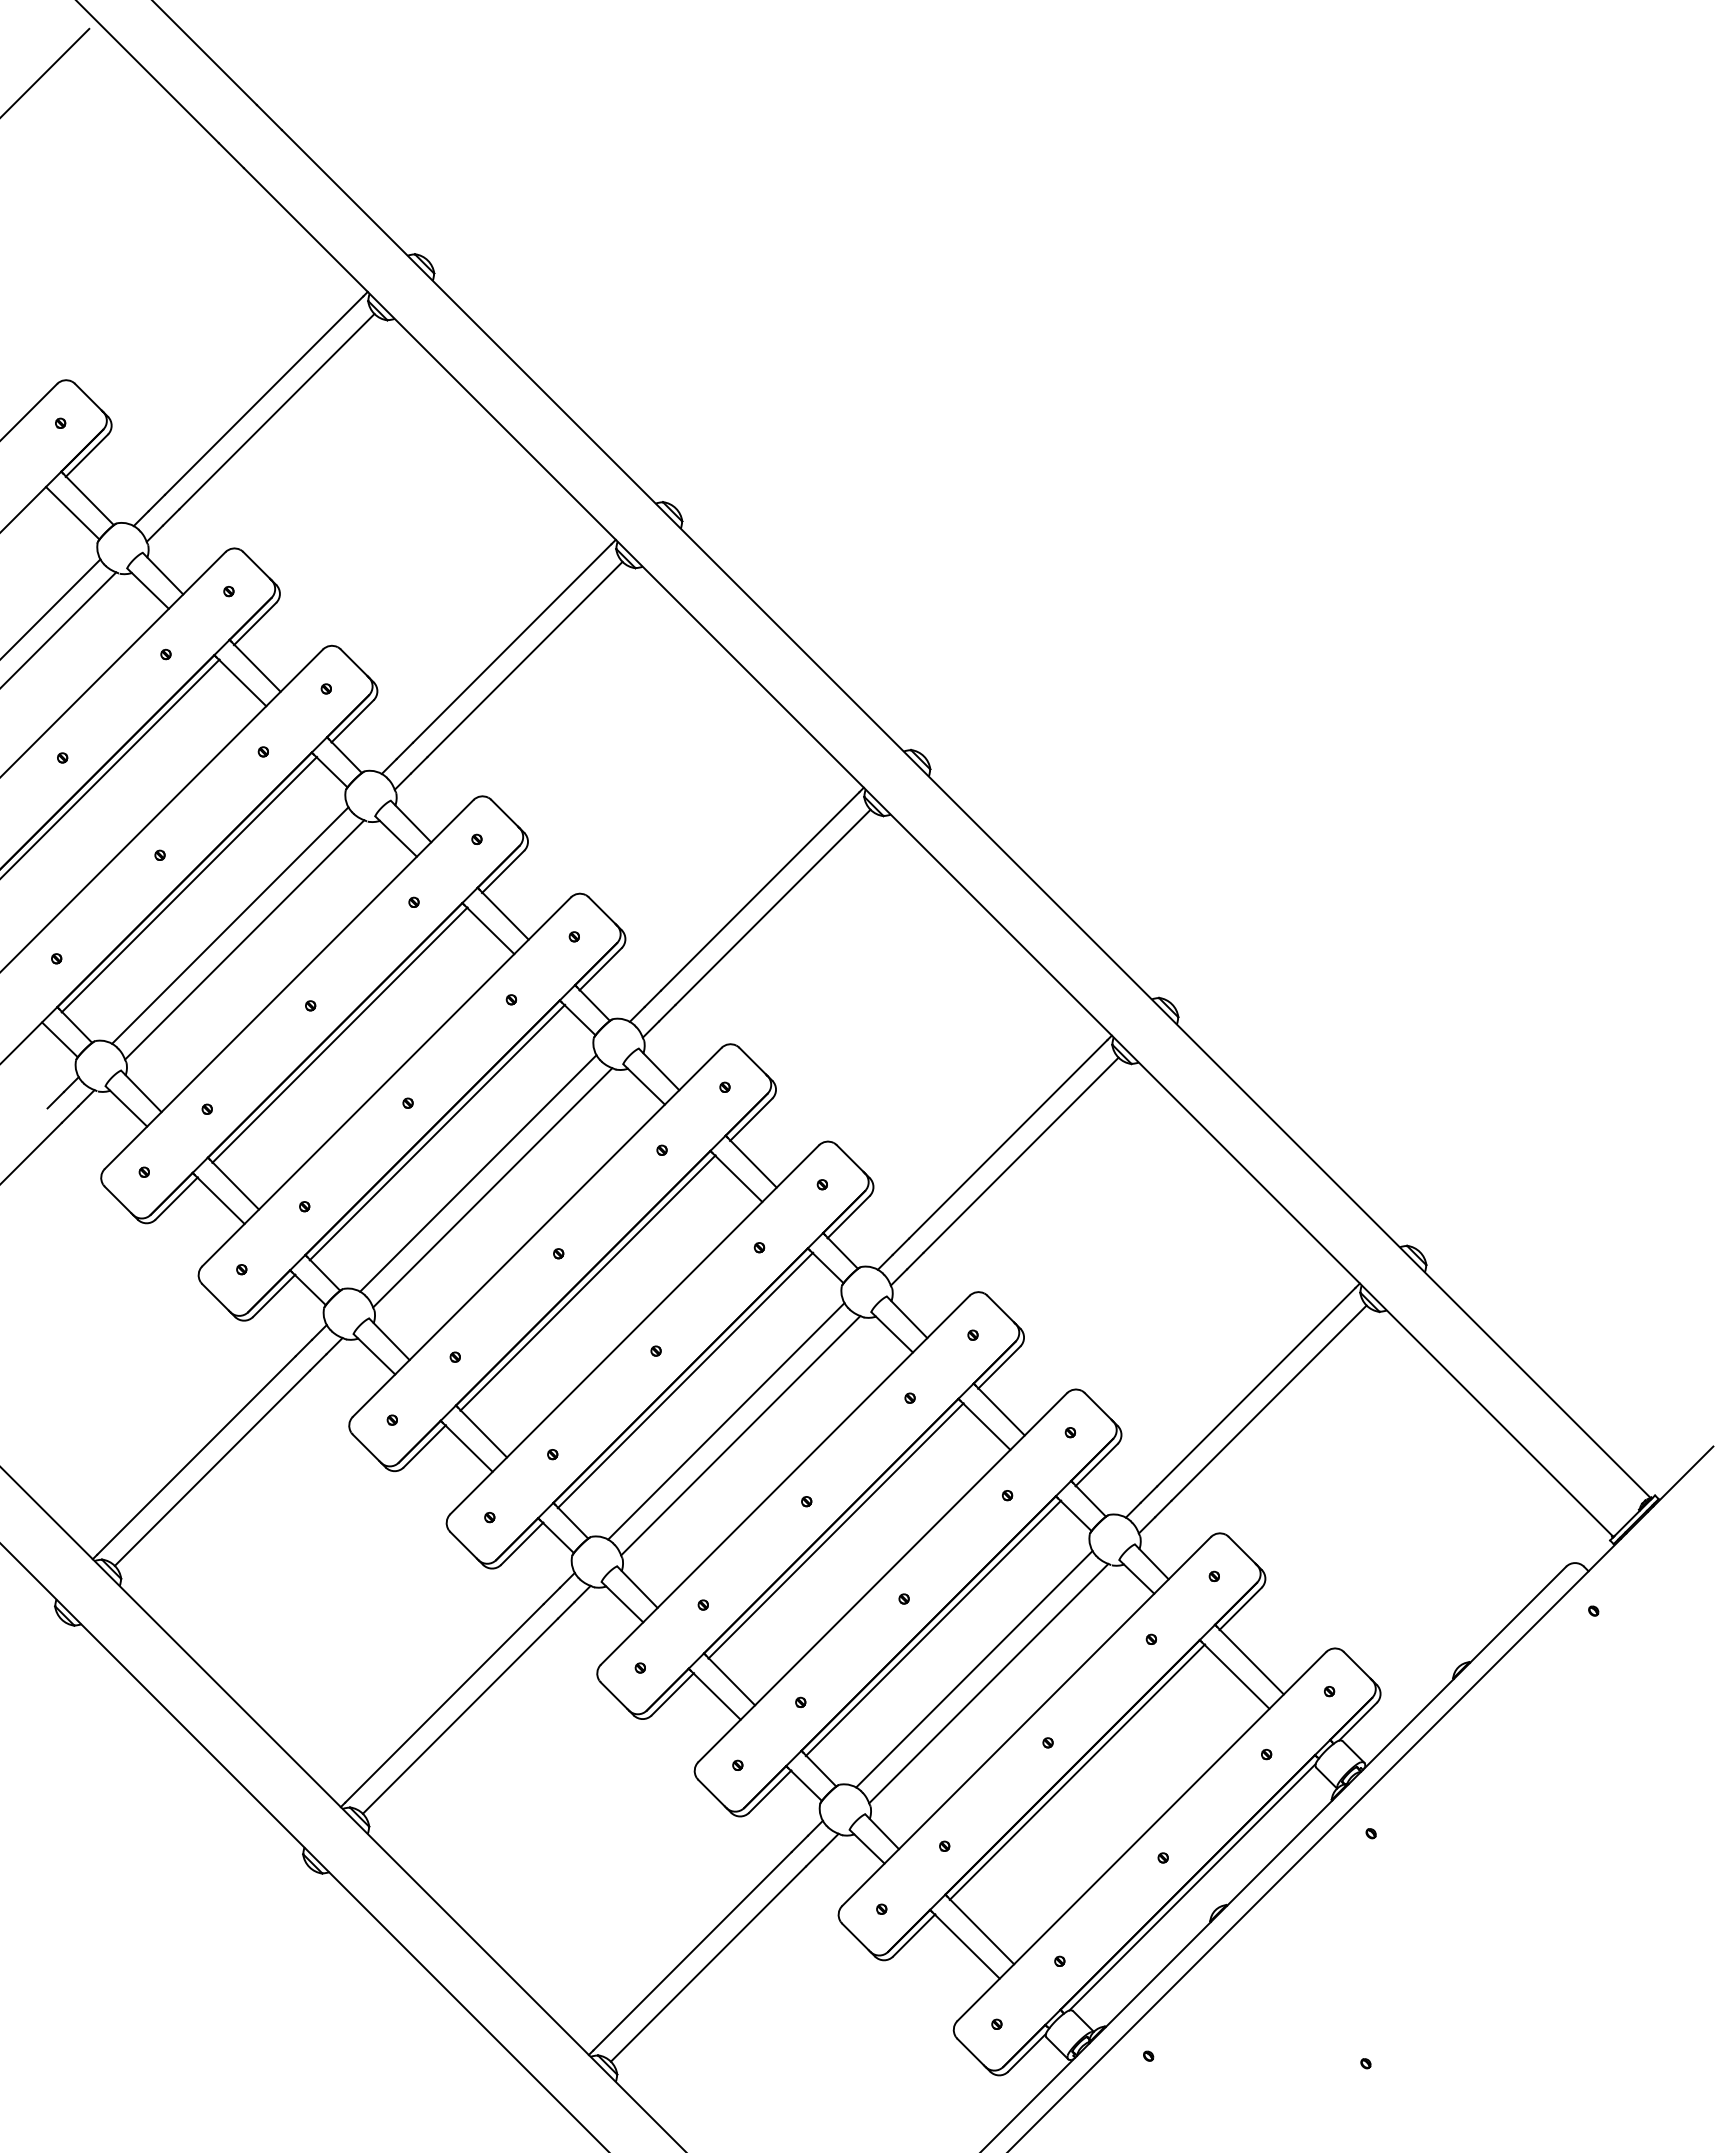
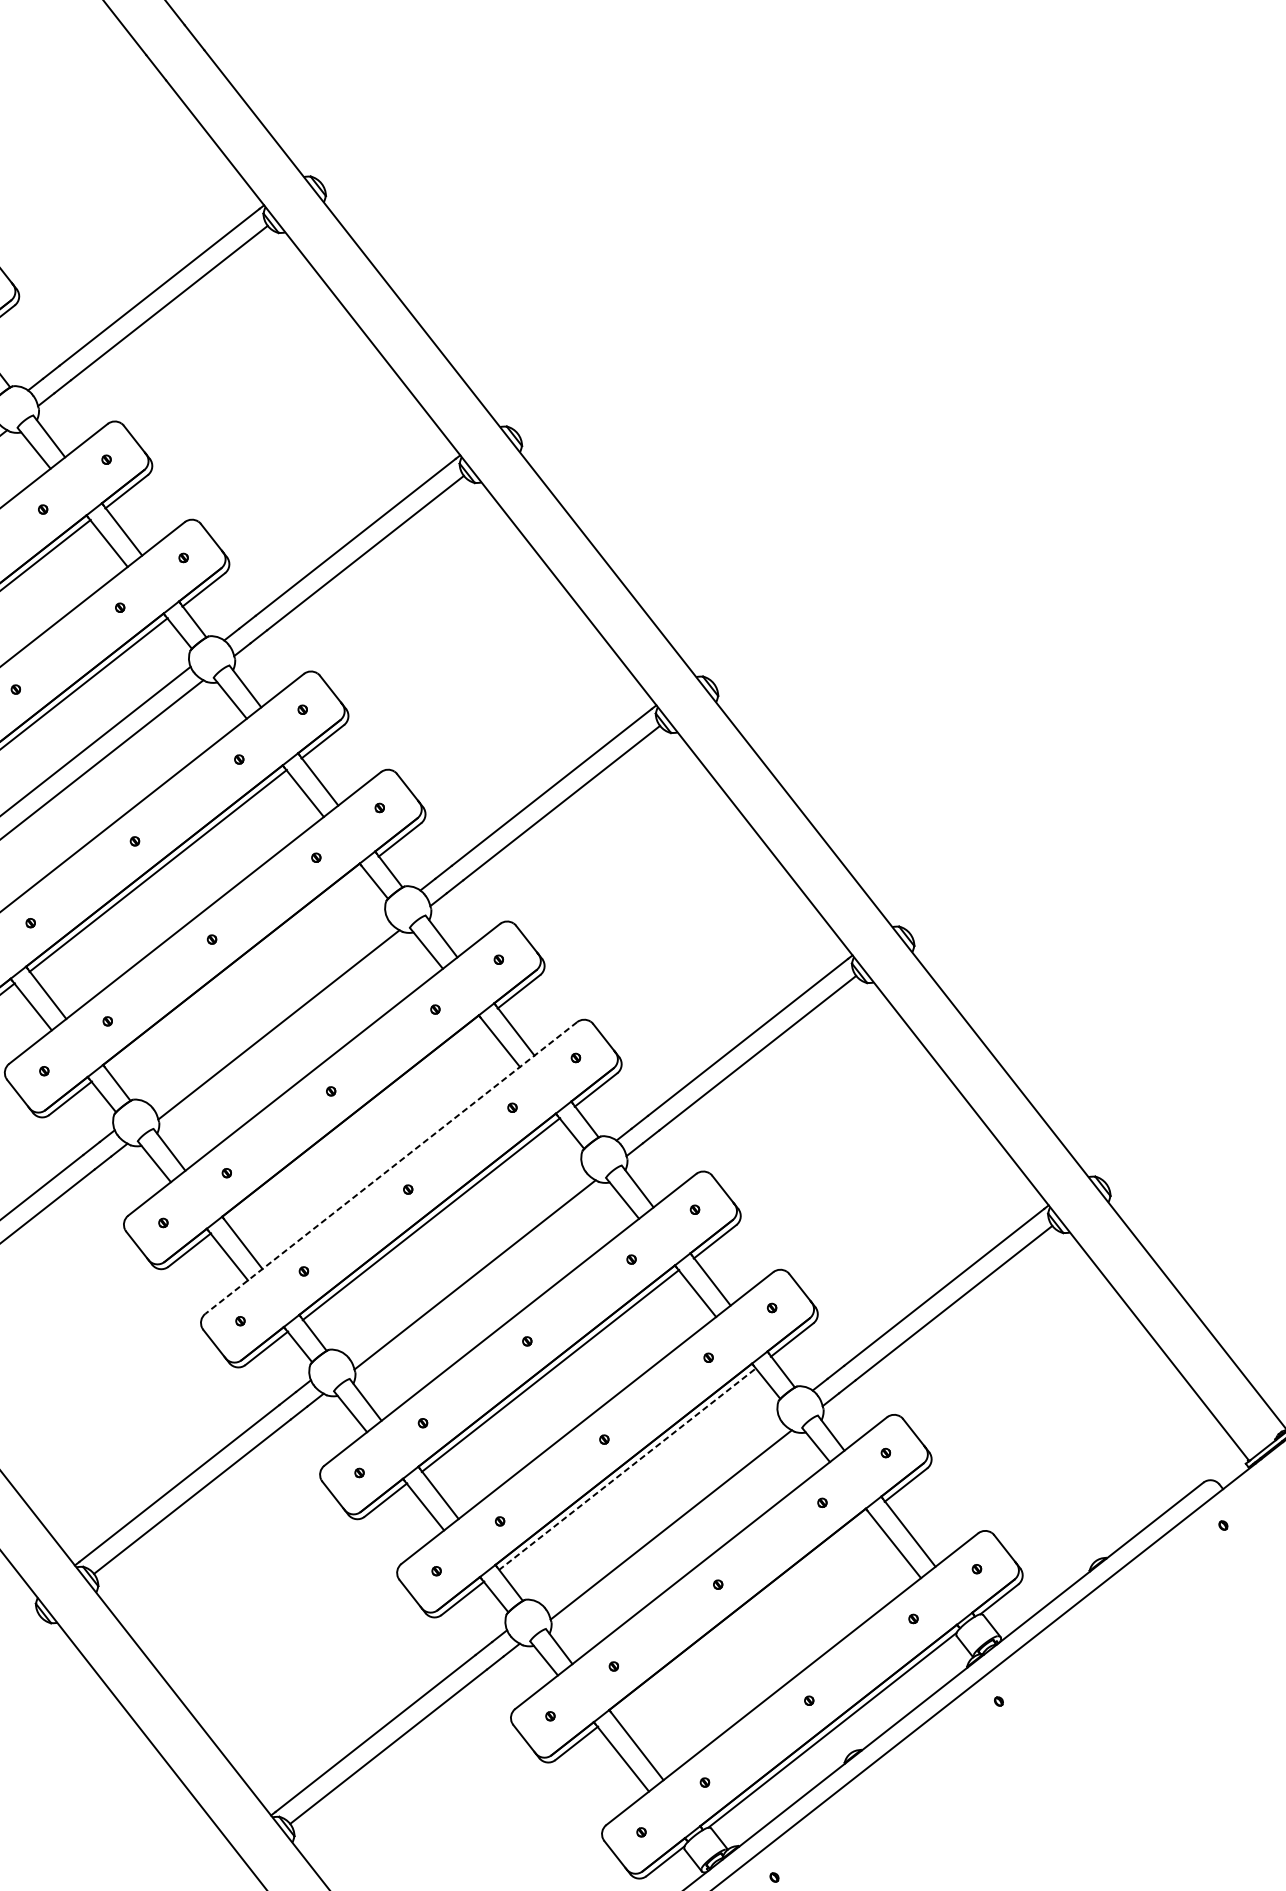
line: (437, 1132) -> (235, 969), removed
line: (478, 1173) -> (267, 1010), removed
line: (587, 1282) -> (353, 1120), removed
line: (634, 1329) -> (391, 1167), solid -> dashed
line: (726, 1421) -> (463, 1260), removed
line: (933, 1628) -> (627, 1469), solid -> dashed
line: (974, 1669) -> (659, 1510), removed
line: (1077, 1771) -> (741, 1613), removed

